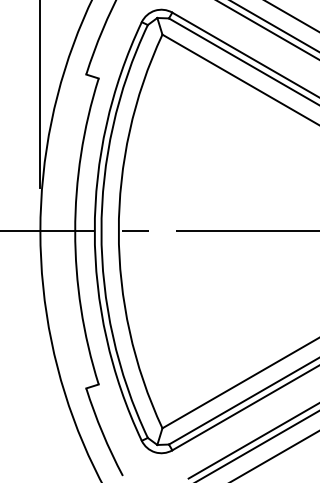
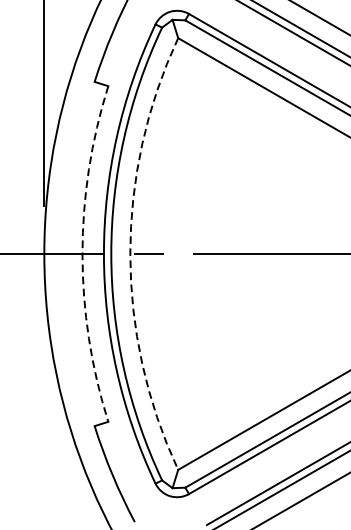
arc: (75, 231) -> (82, 254), solid -> dashed
arc: (118, 231) -> (129, 254), solid -> dashed

